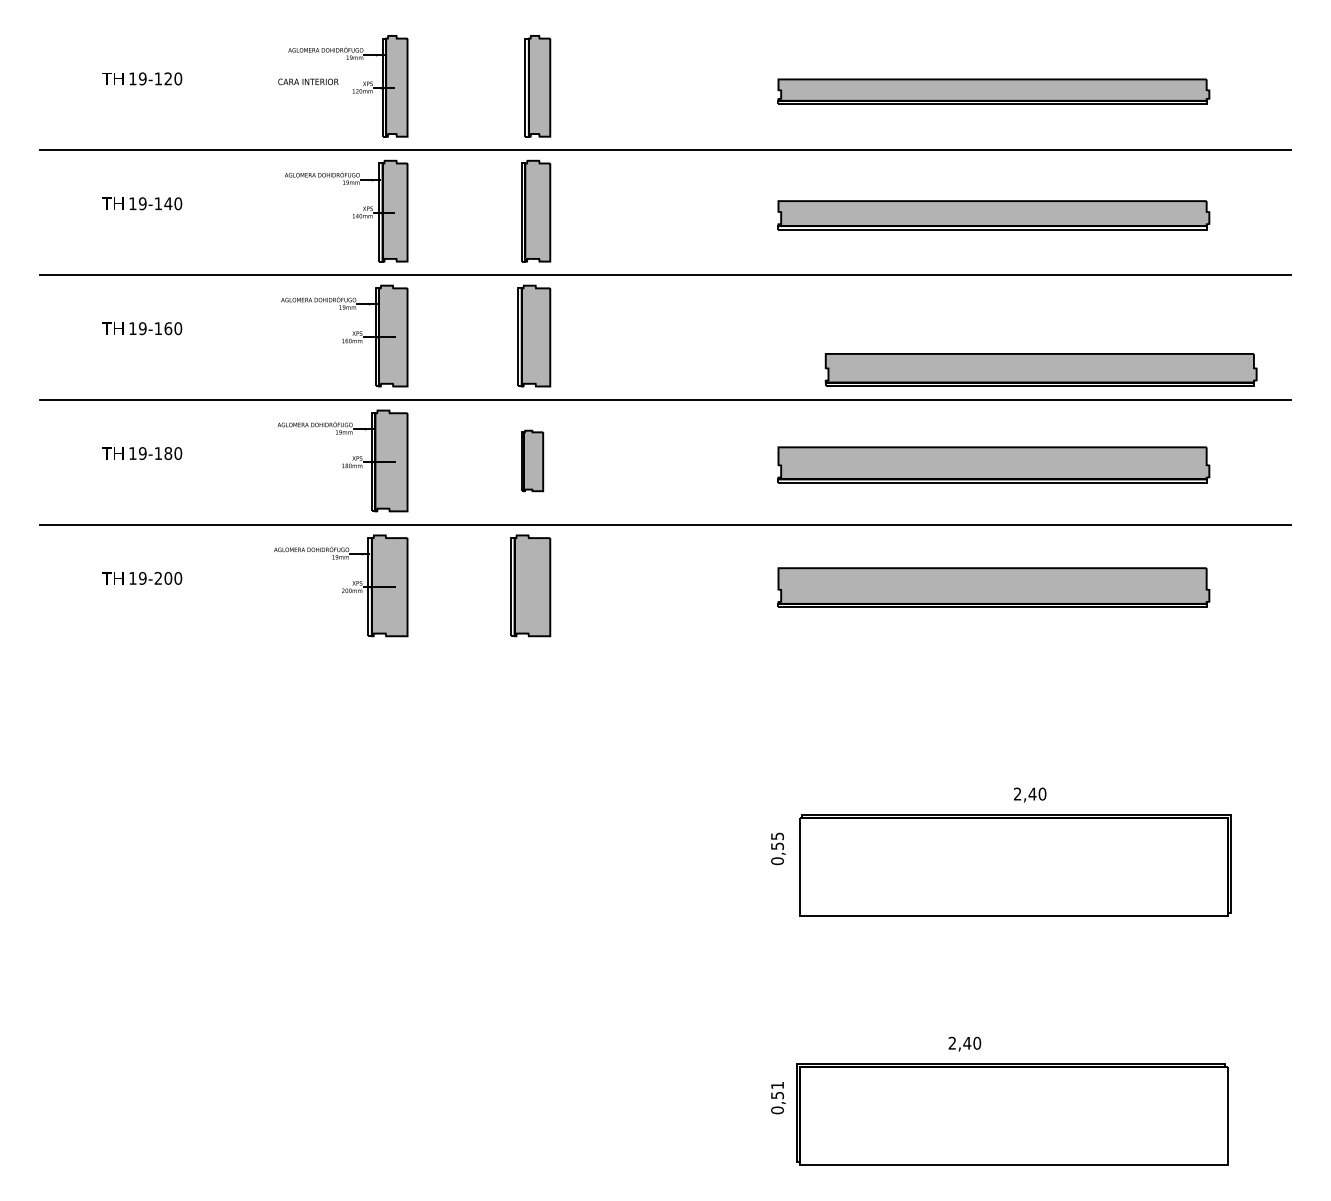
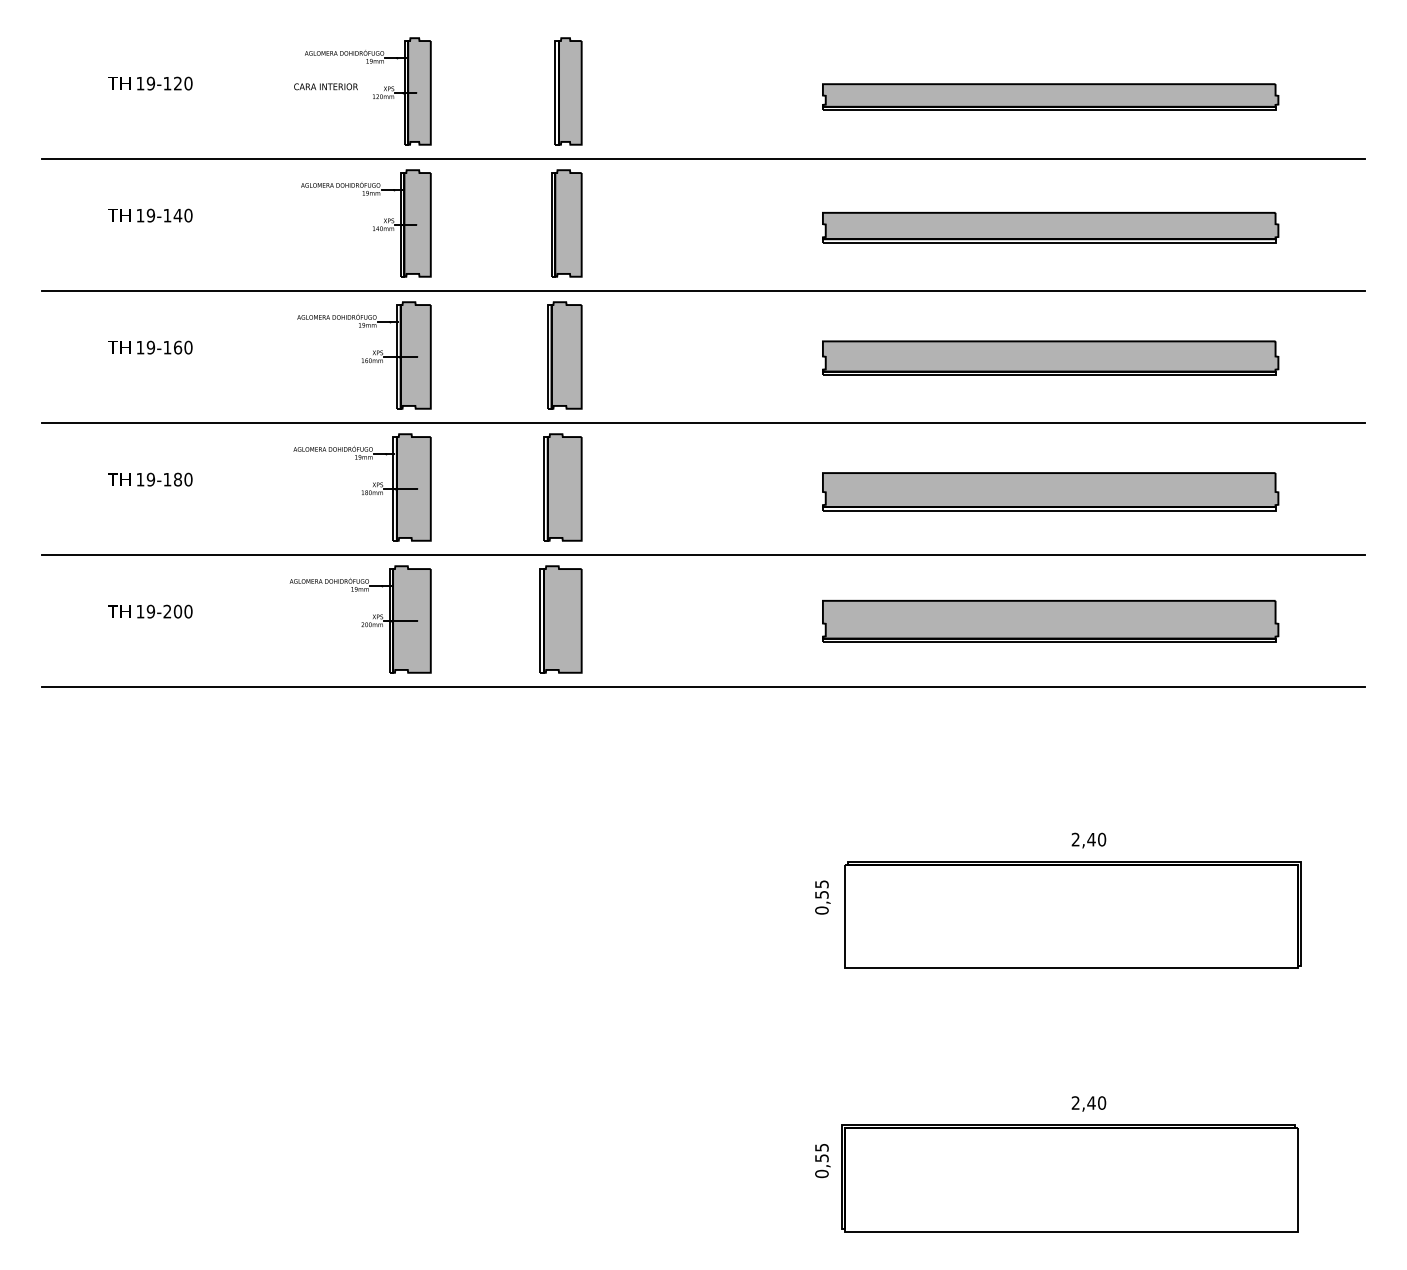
part: (1041, 369) -> (1050, 357), moved
part: (532, 460) -> (562, 487), size x1.67
line: (665, 649) -> (703, 686), added
text: (964, 1043) -> (1088, 1103), moved
text: (777, 1085) -> (821, 1147), 0,51 -> 0,55

